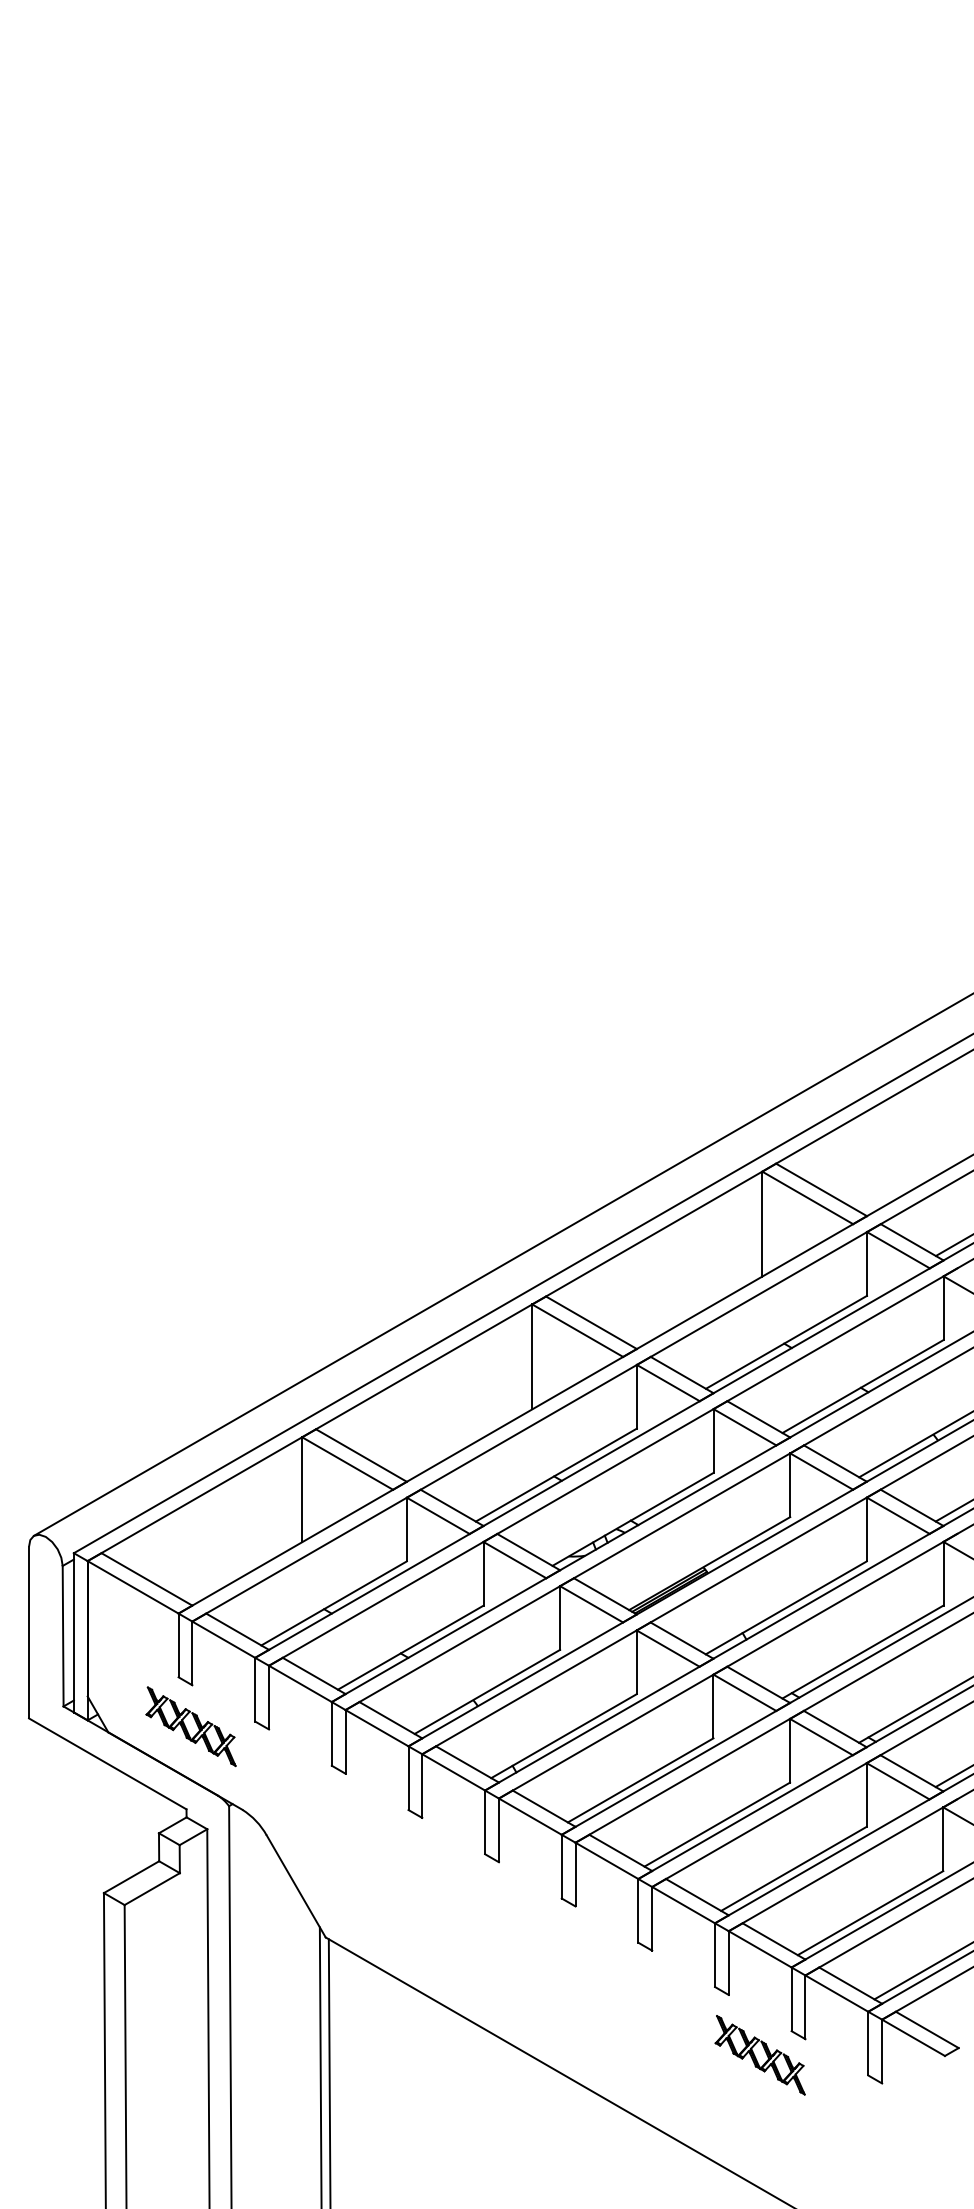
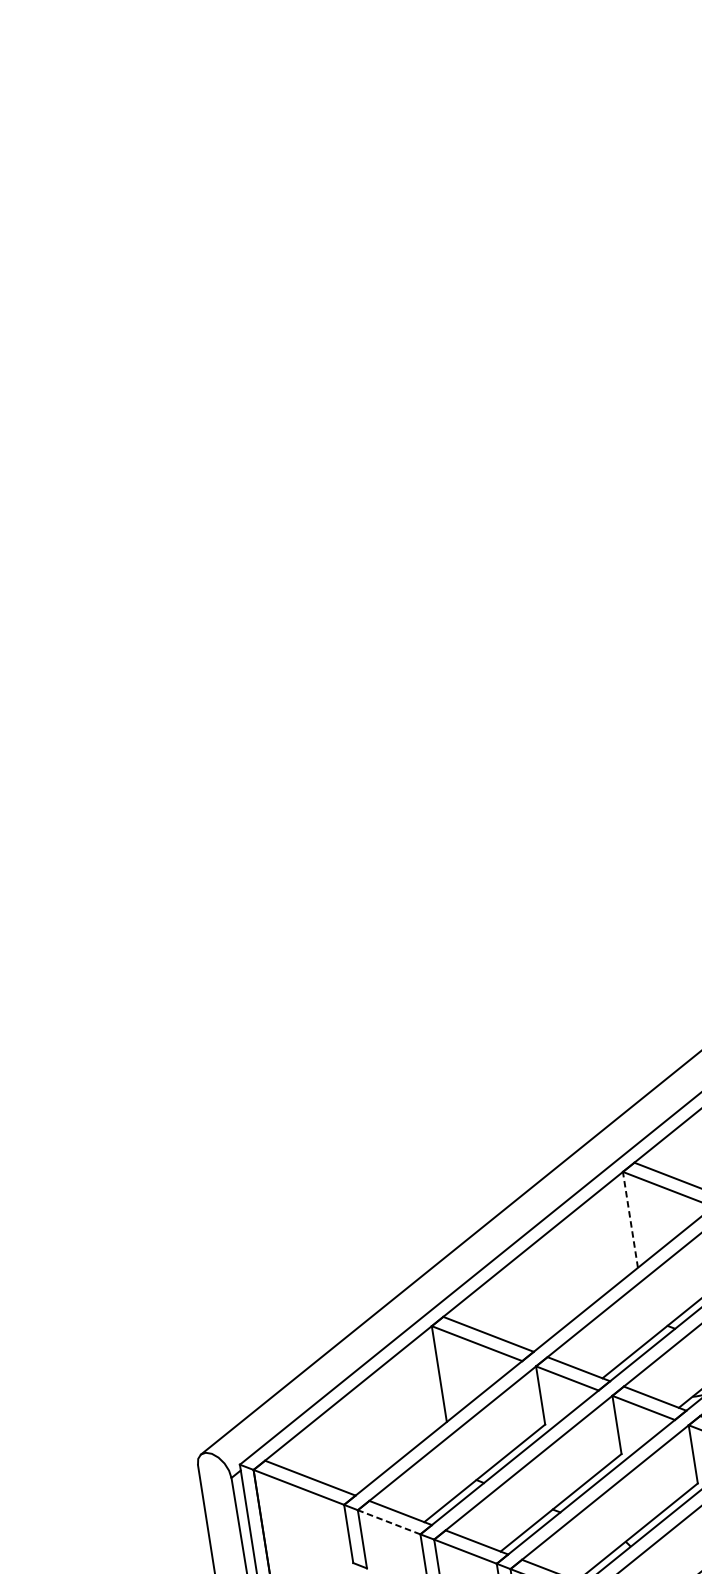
line: (532, 1356) -> (630, 1219), solid -> dashed
line: (223, 1639) -> (388, 1522), solid -> dashed

